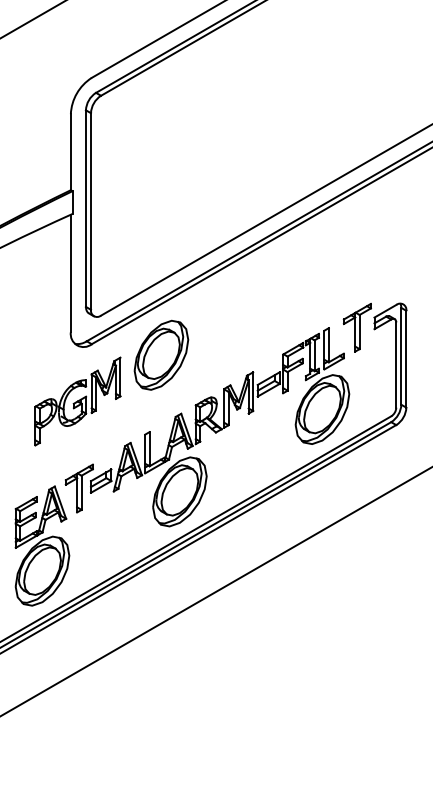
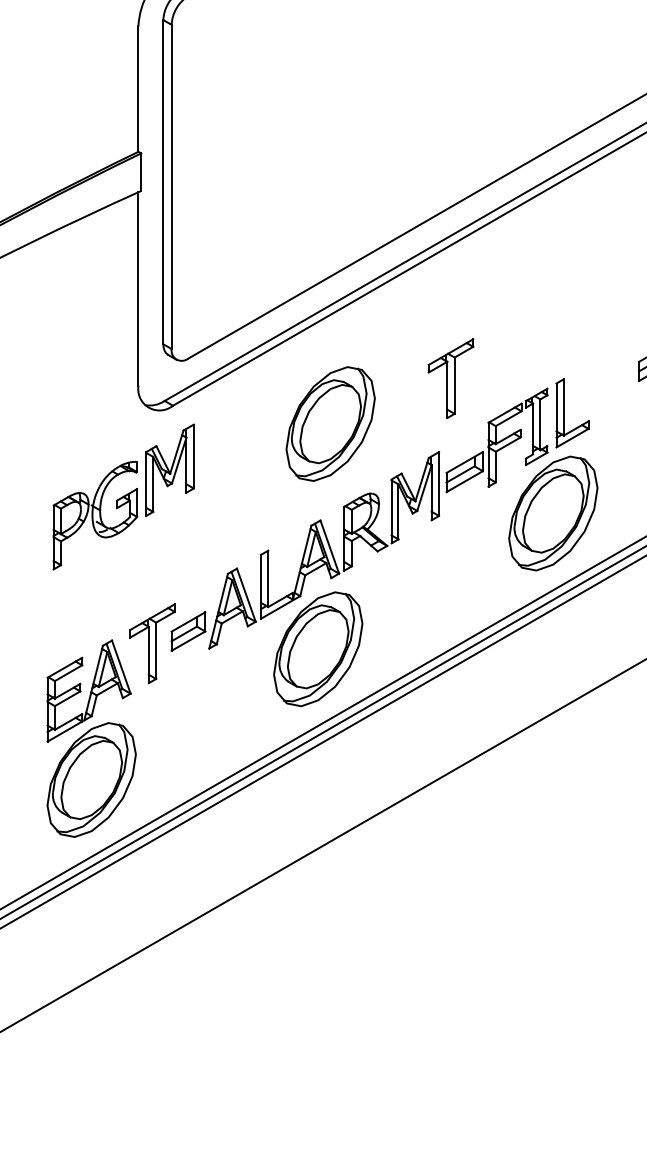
part: (356, 327) -> (449, 378), moved
part: (161, 354) -> (330, 422), moved
part: (77, 401) -> (123, 496), moved

